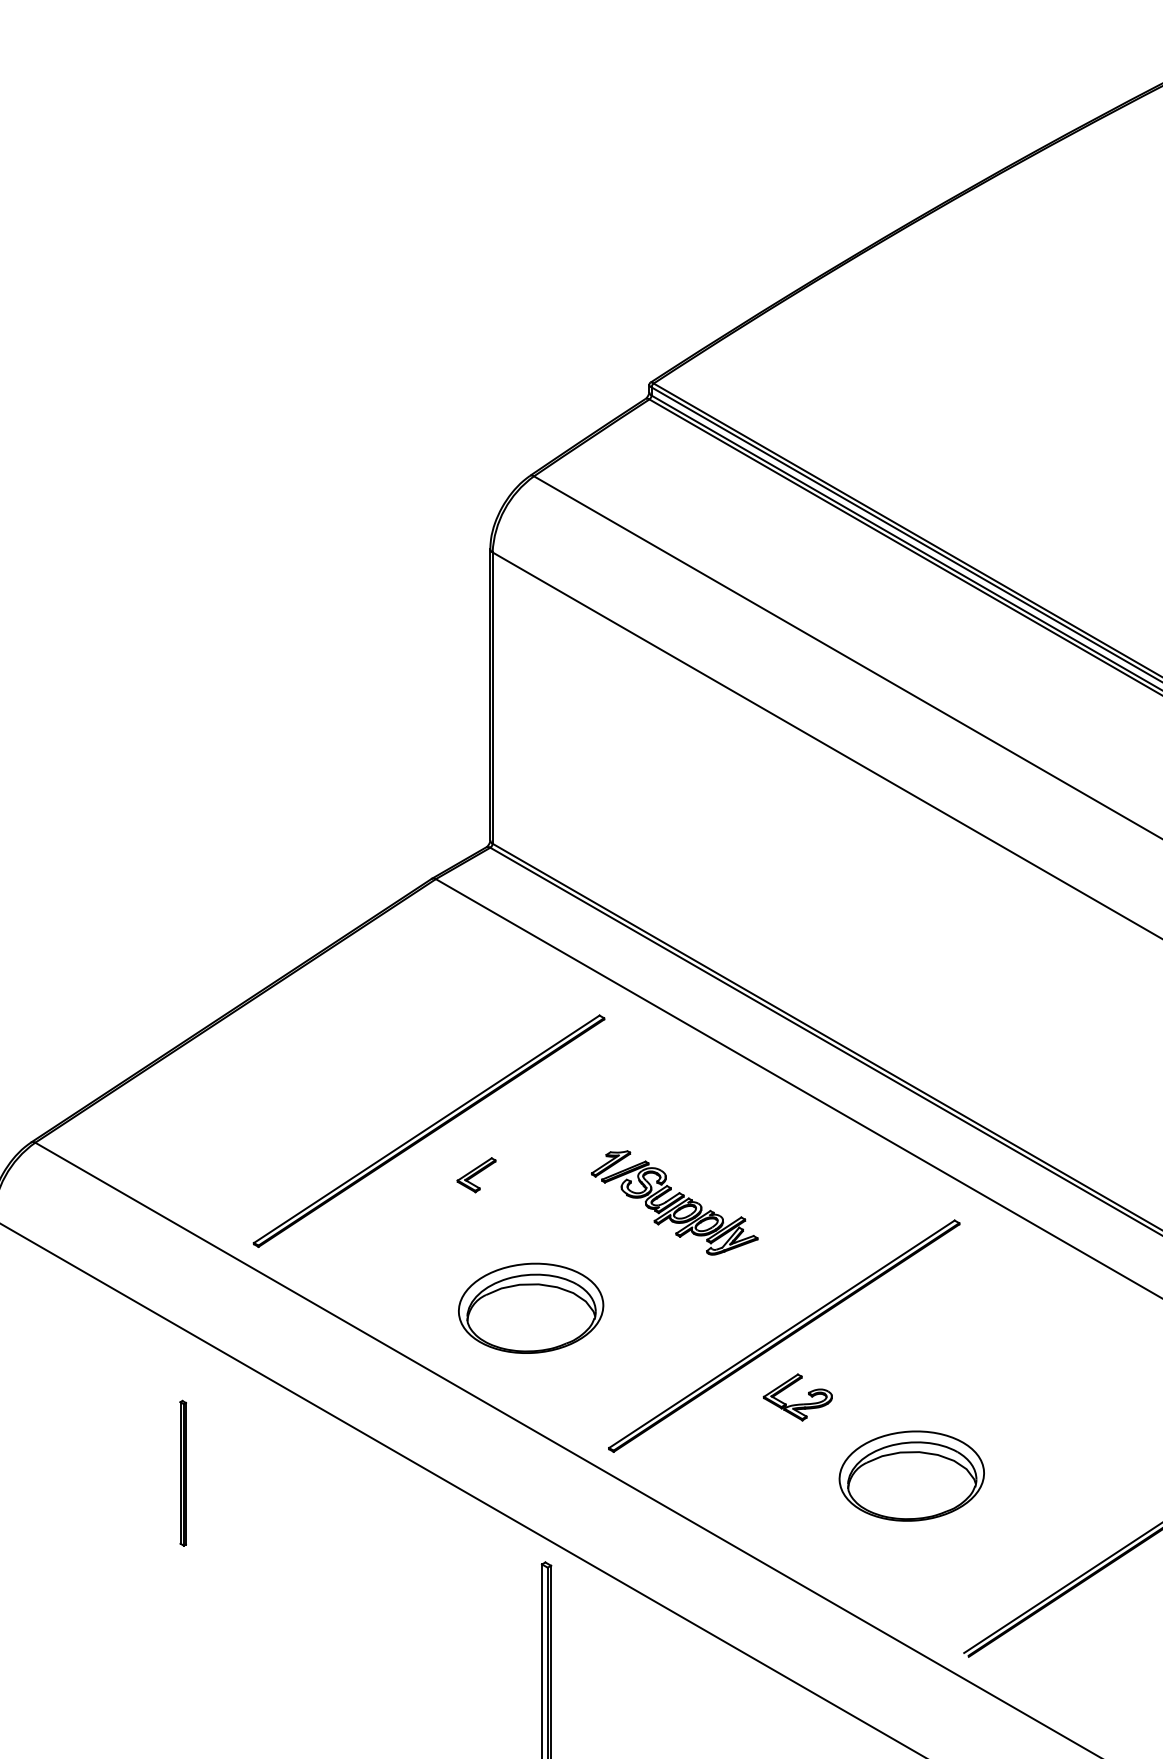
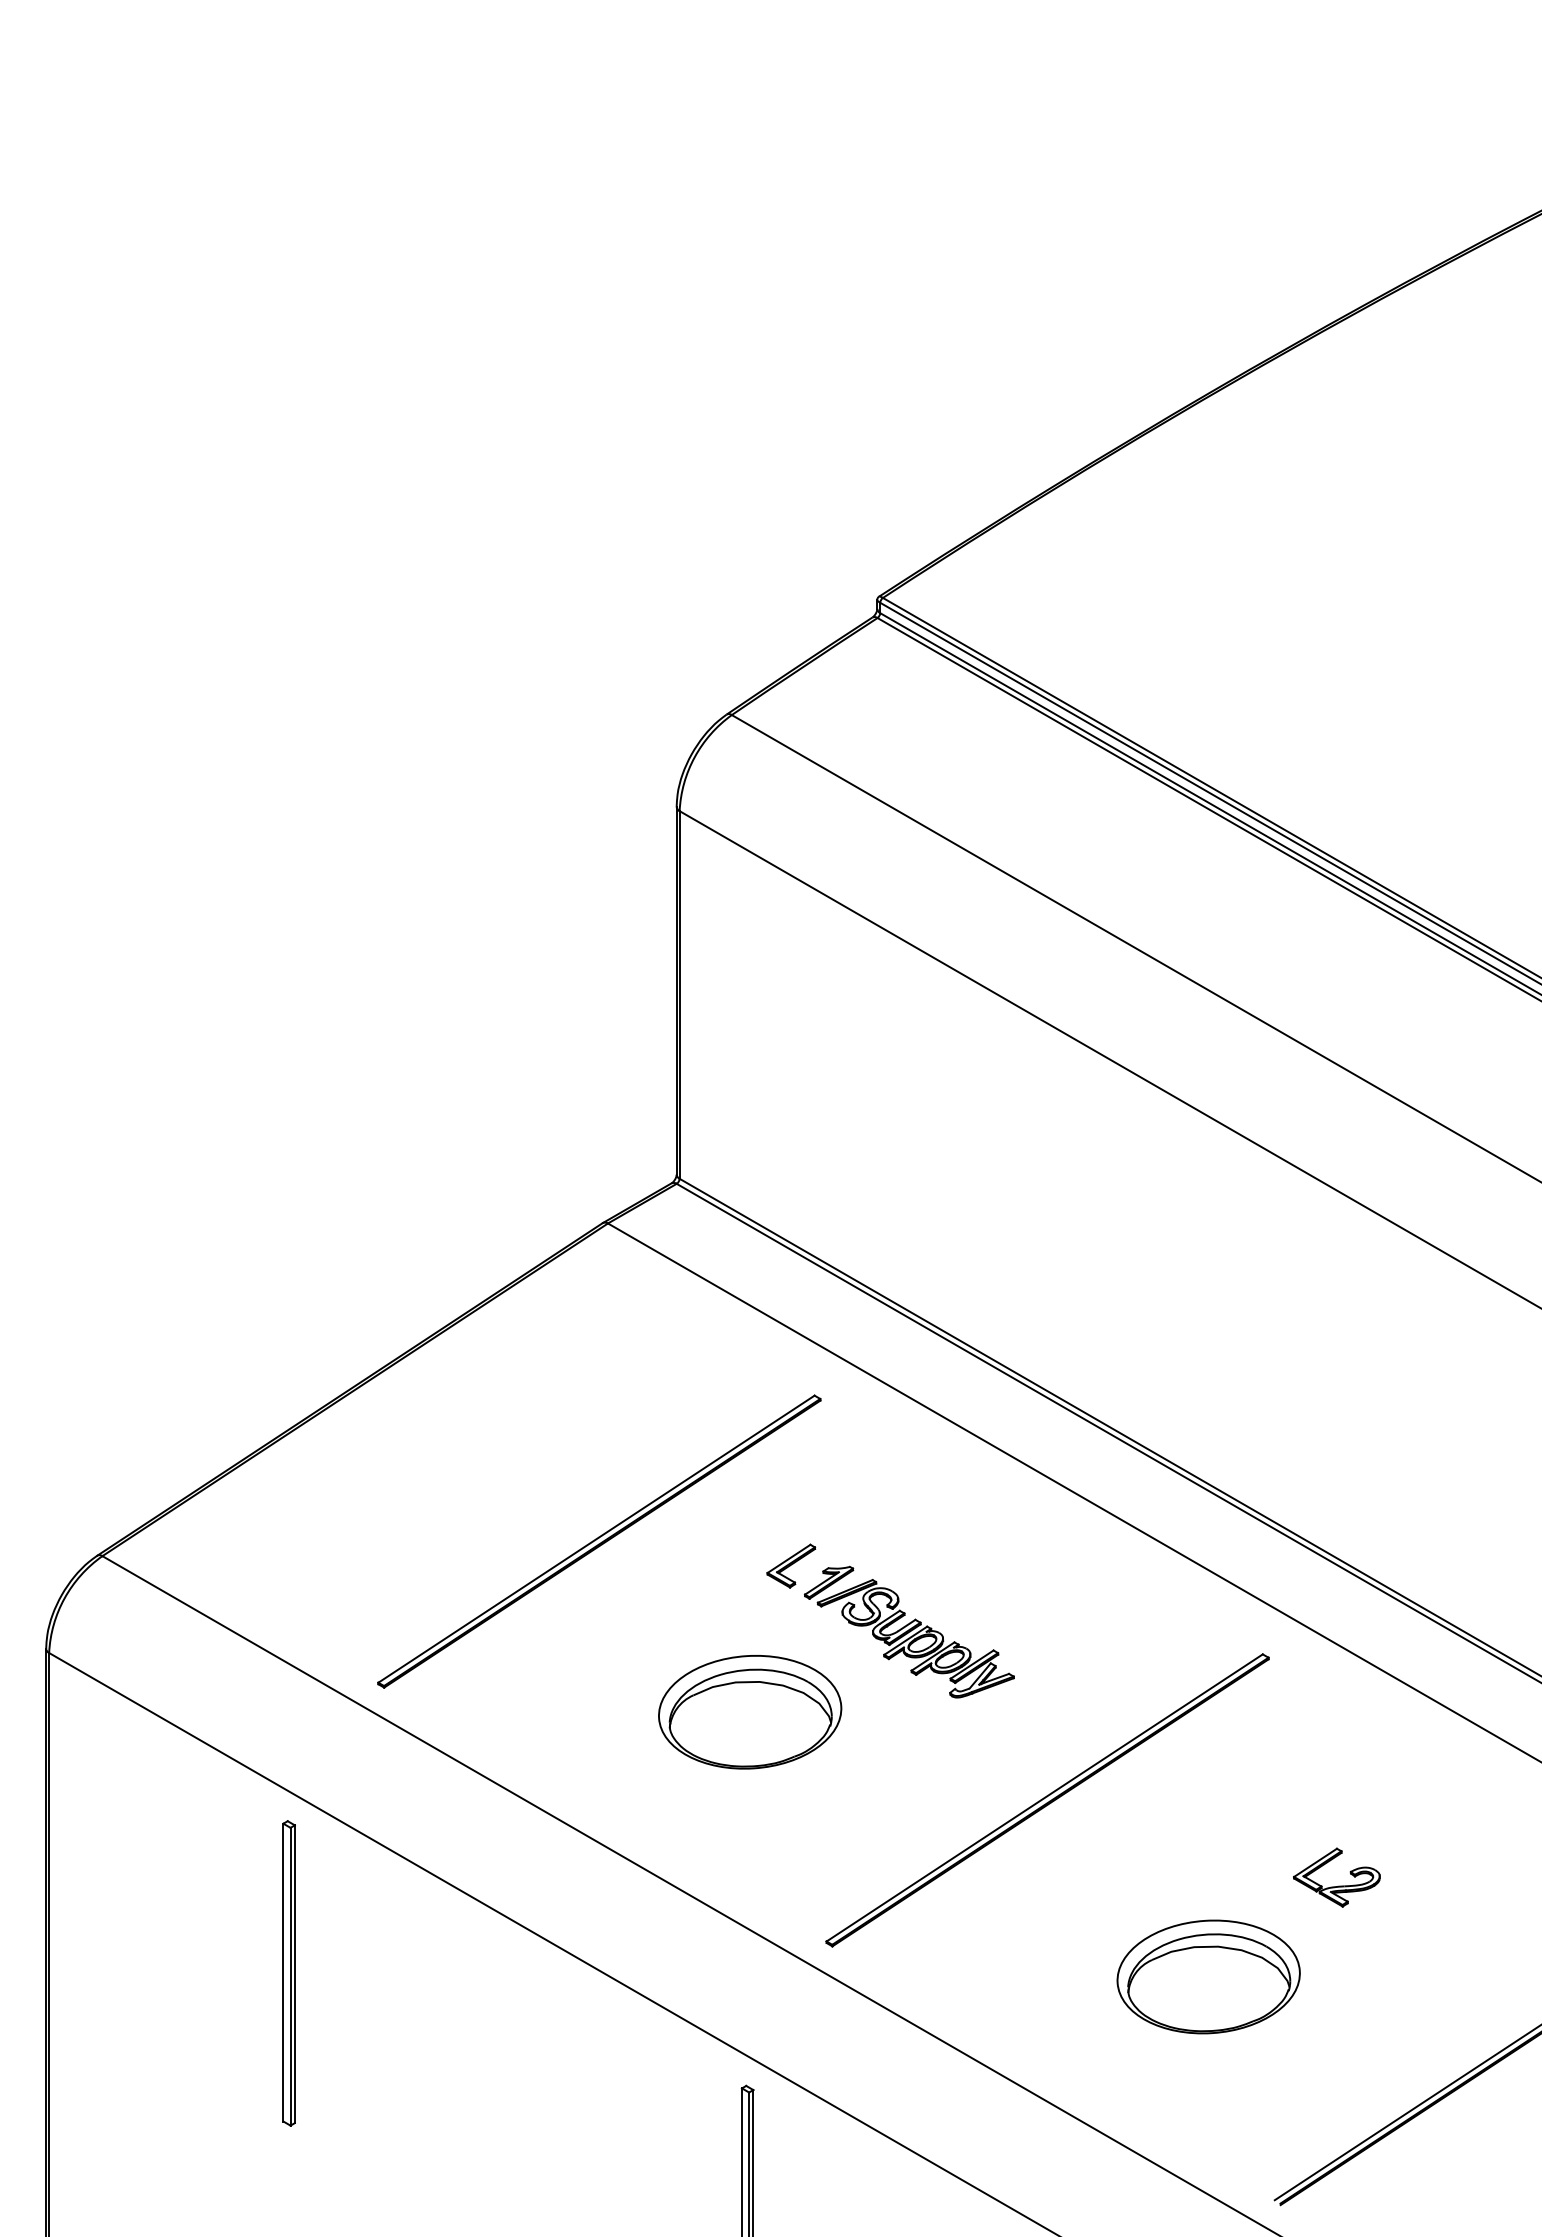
part: (476, 1174) -> (791, 1565), moved
part: (531, 1308) -> (750, 1712), moved
part: (799, 1403) -> (1338, 1885), moved
part: (182, 1473) -> (288, 1973), size x1.67

